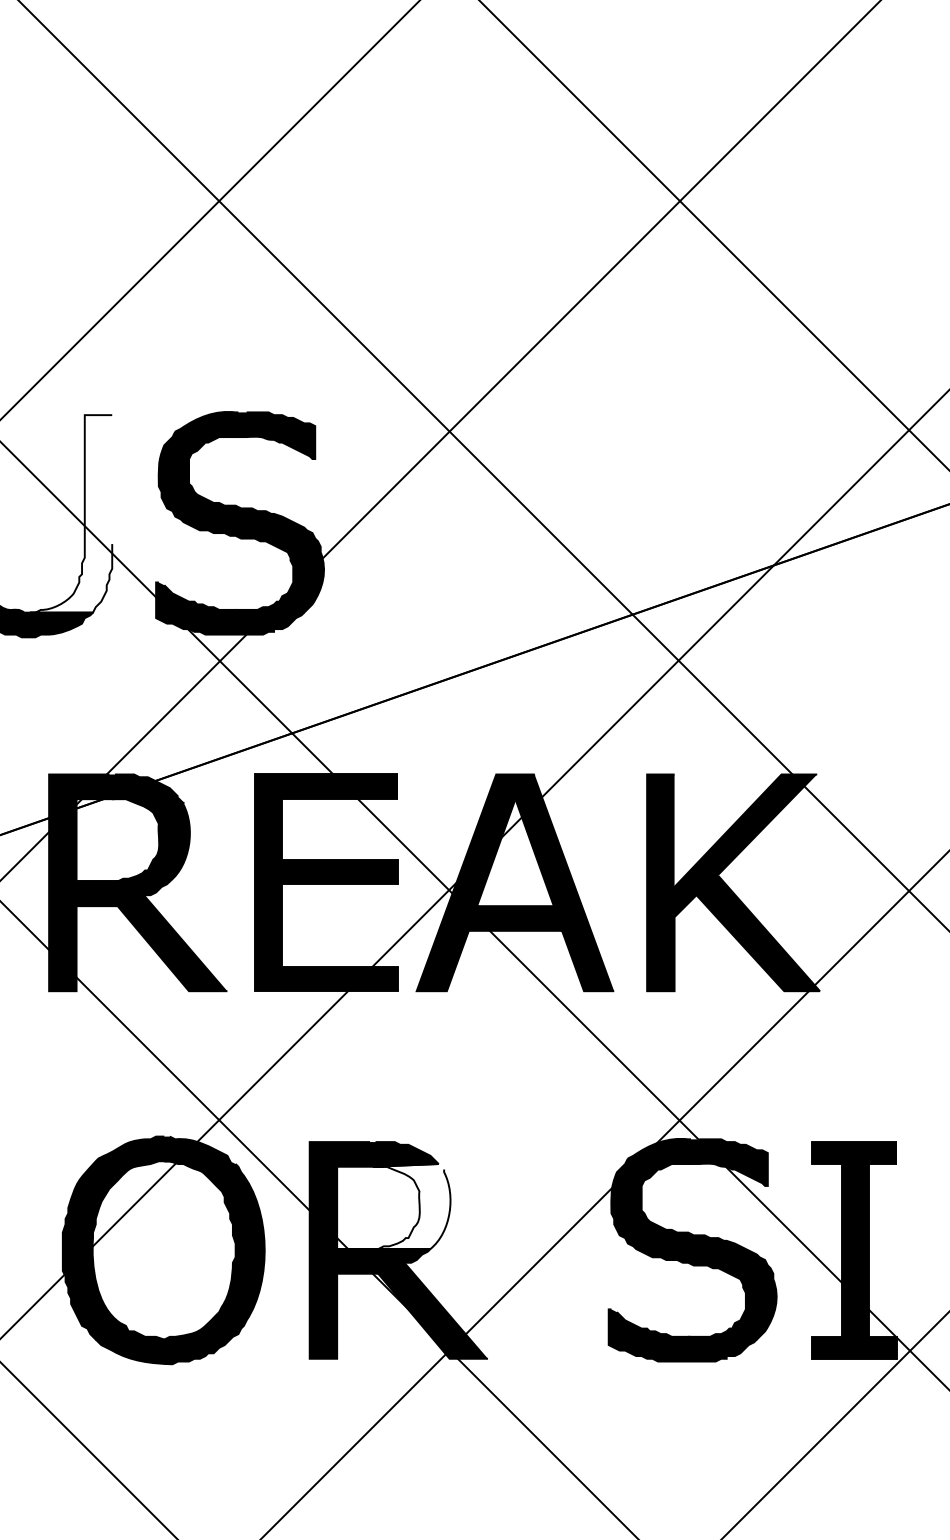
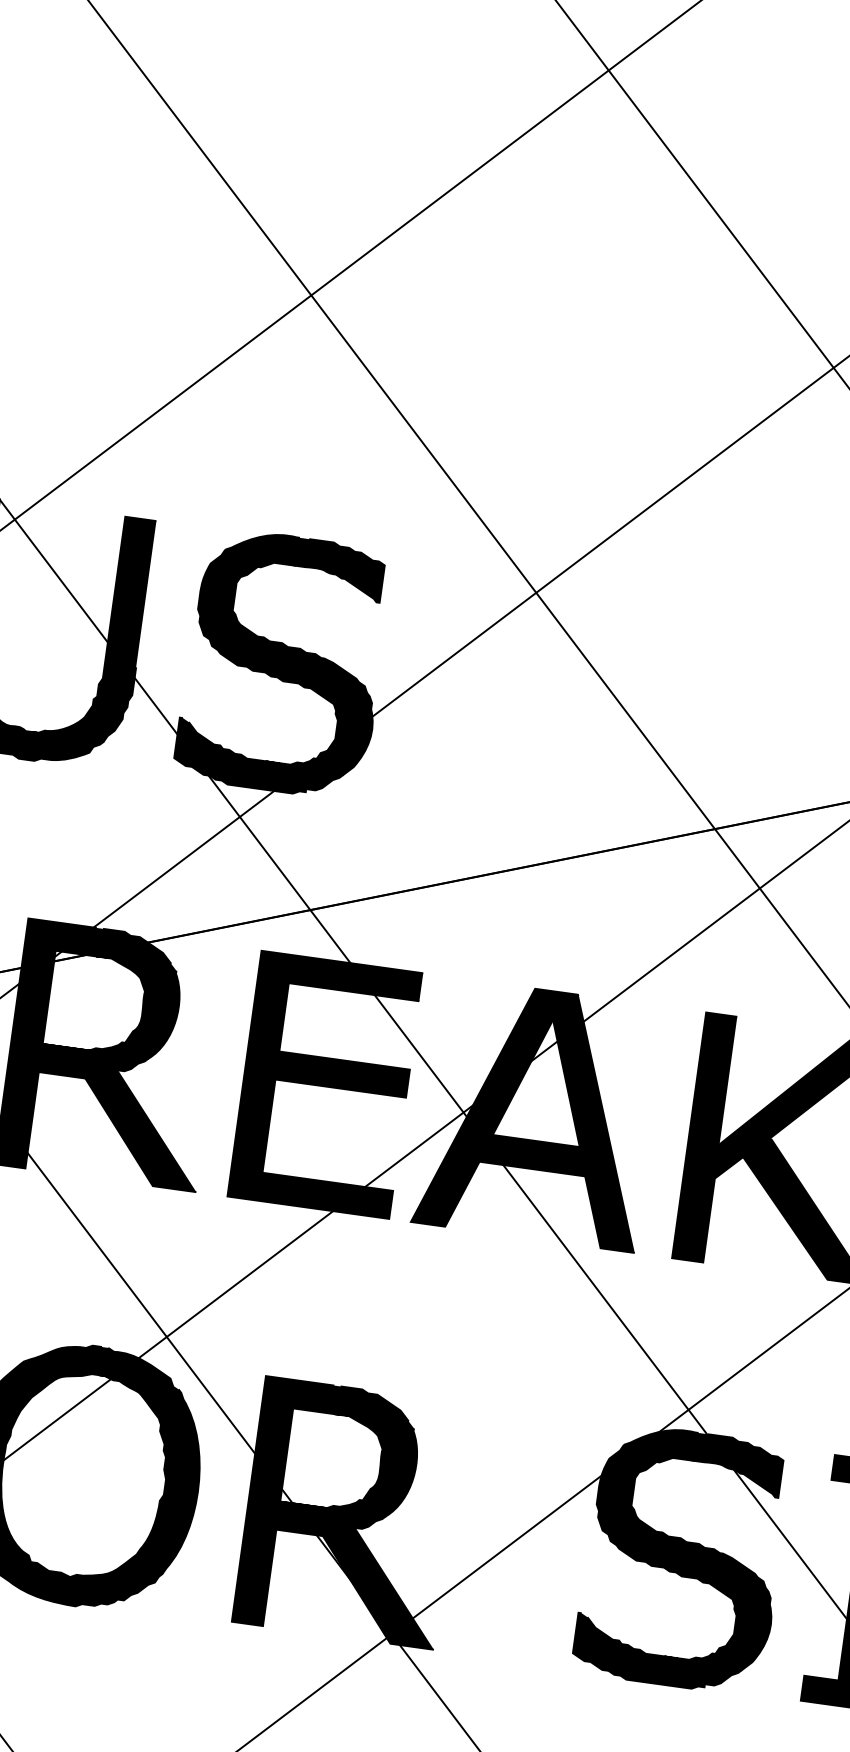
fill: (70, 513) -> (93, 626), added
fill: (393, 1206) -> (350, 1462), added

